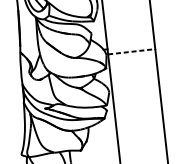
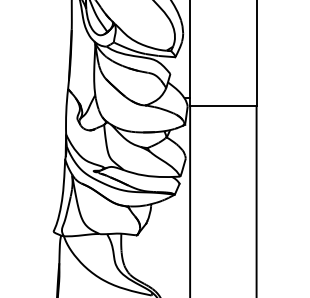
line: (131, 51) -> (223, 105), dashed -> solid

